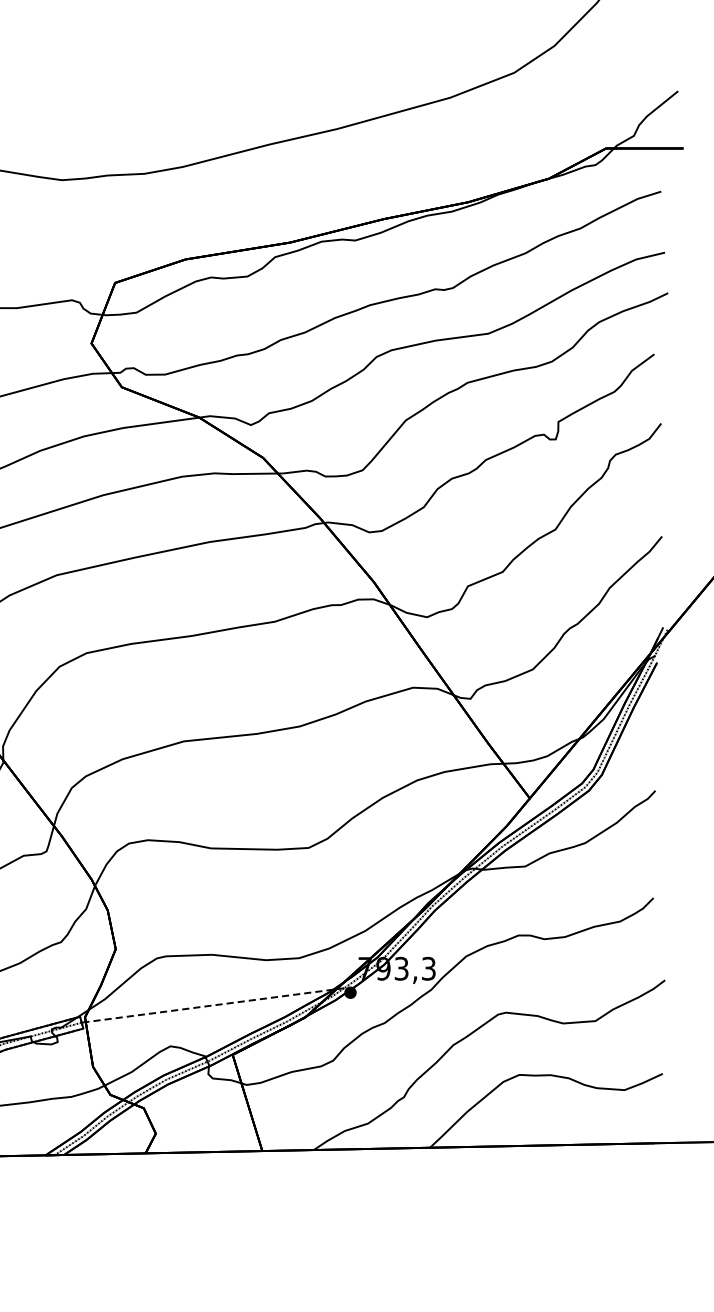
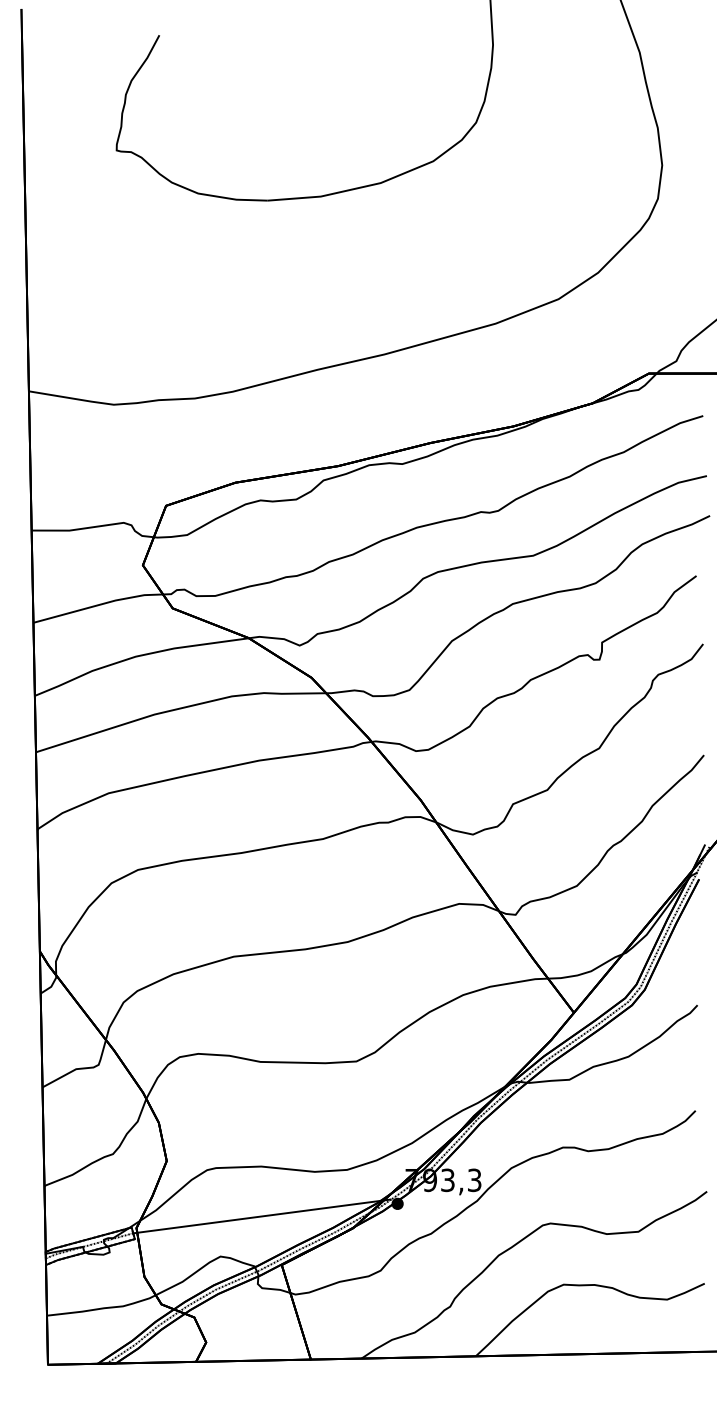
line: (208, 1006) -> (257, 1217), dashed -> solid

